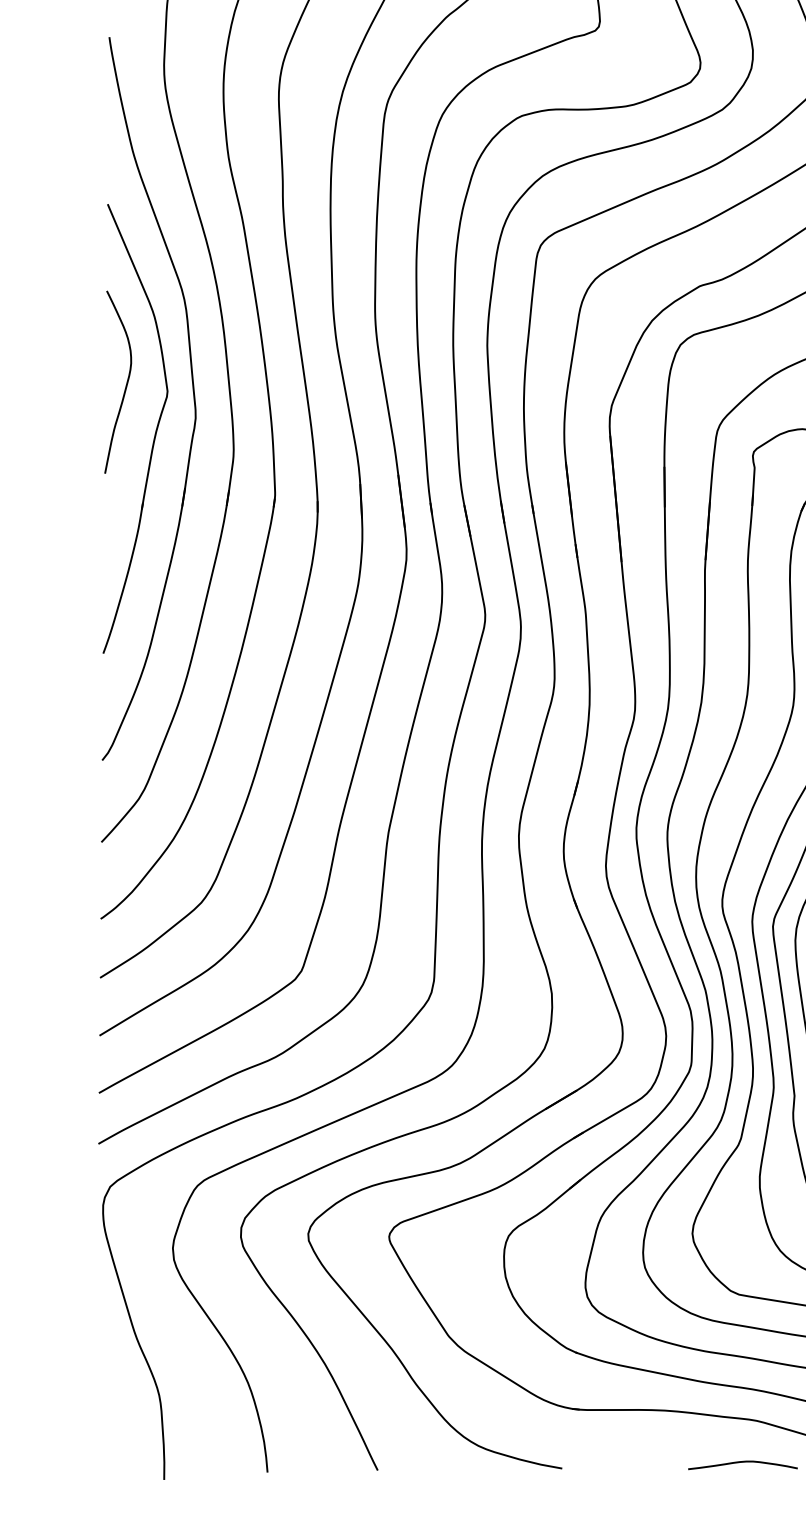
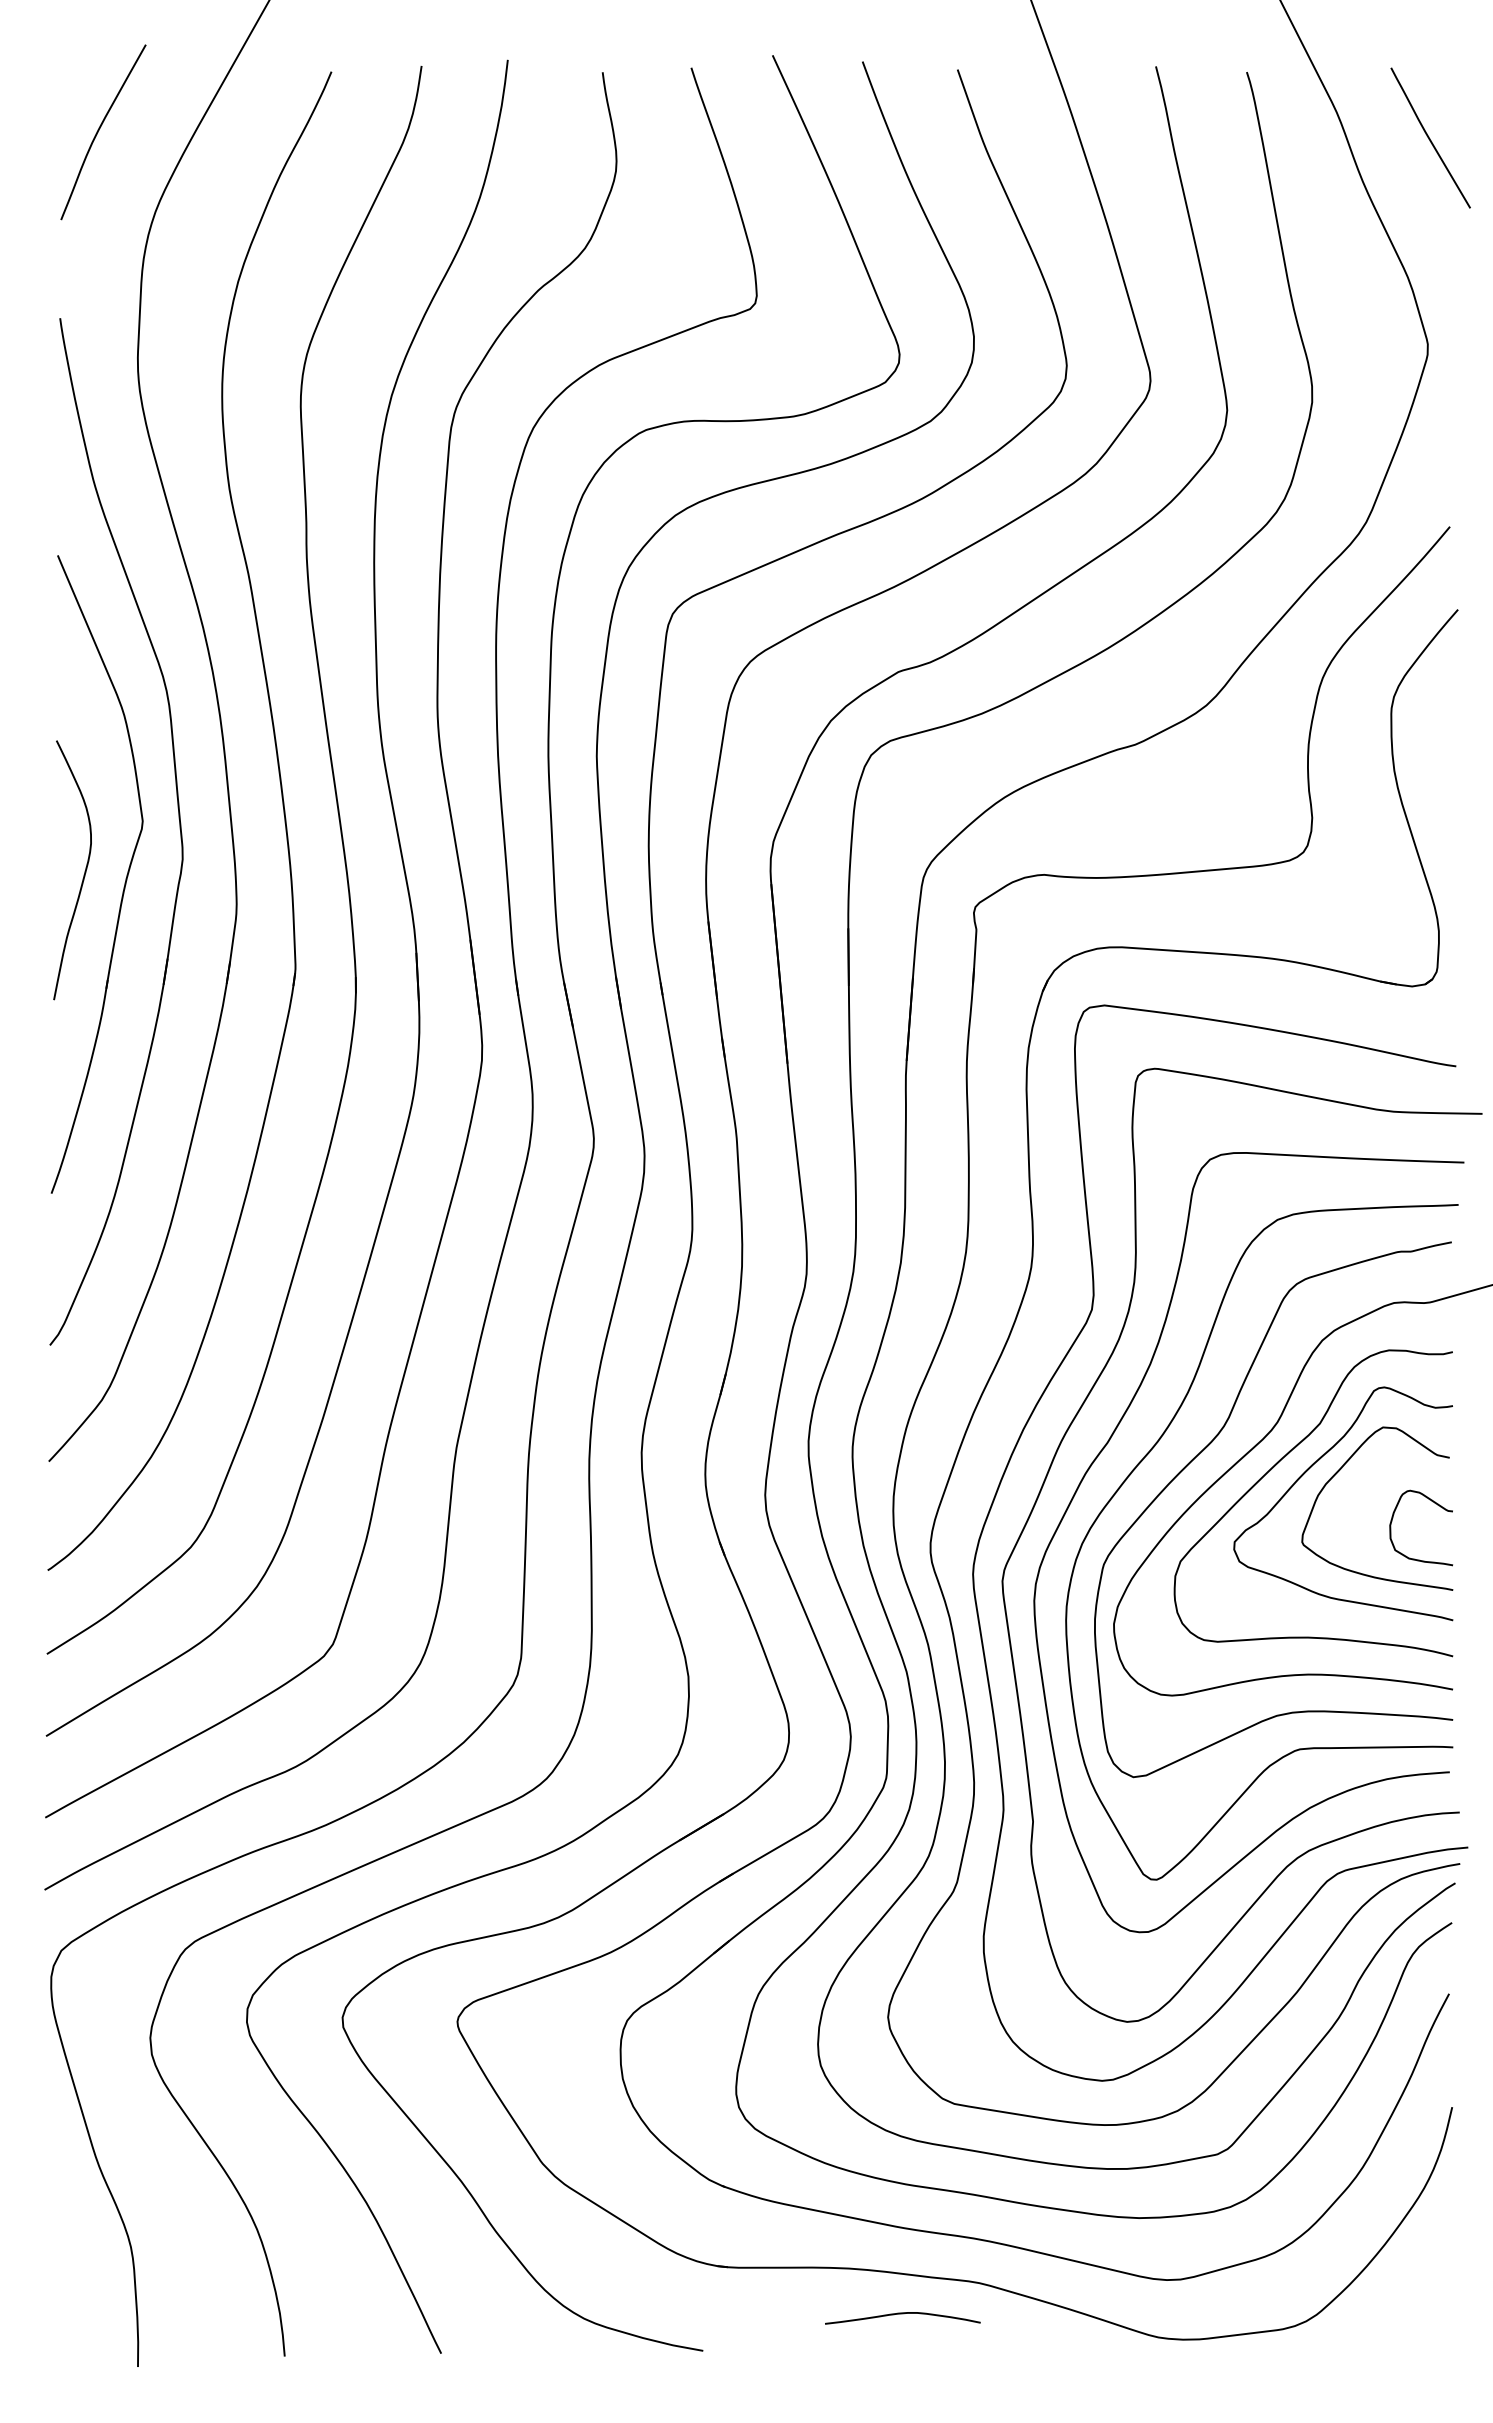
curve: (125, 385) -> (83, 874), moved
curve: (742, 1462) -> (902, 2314), moved

